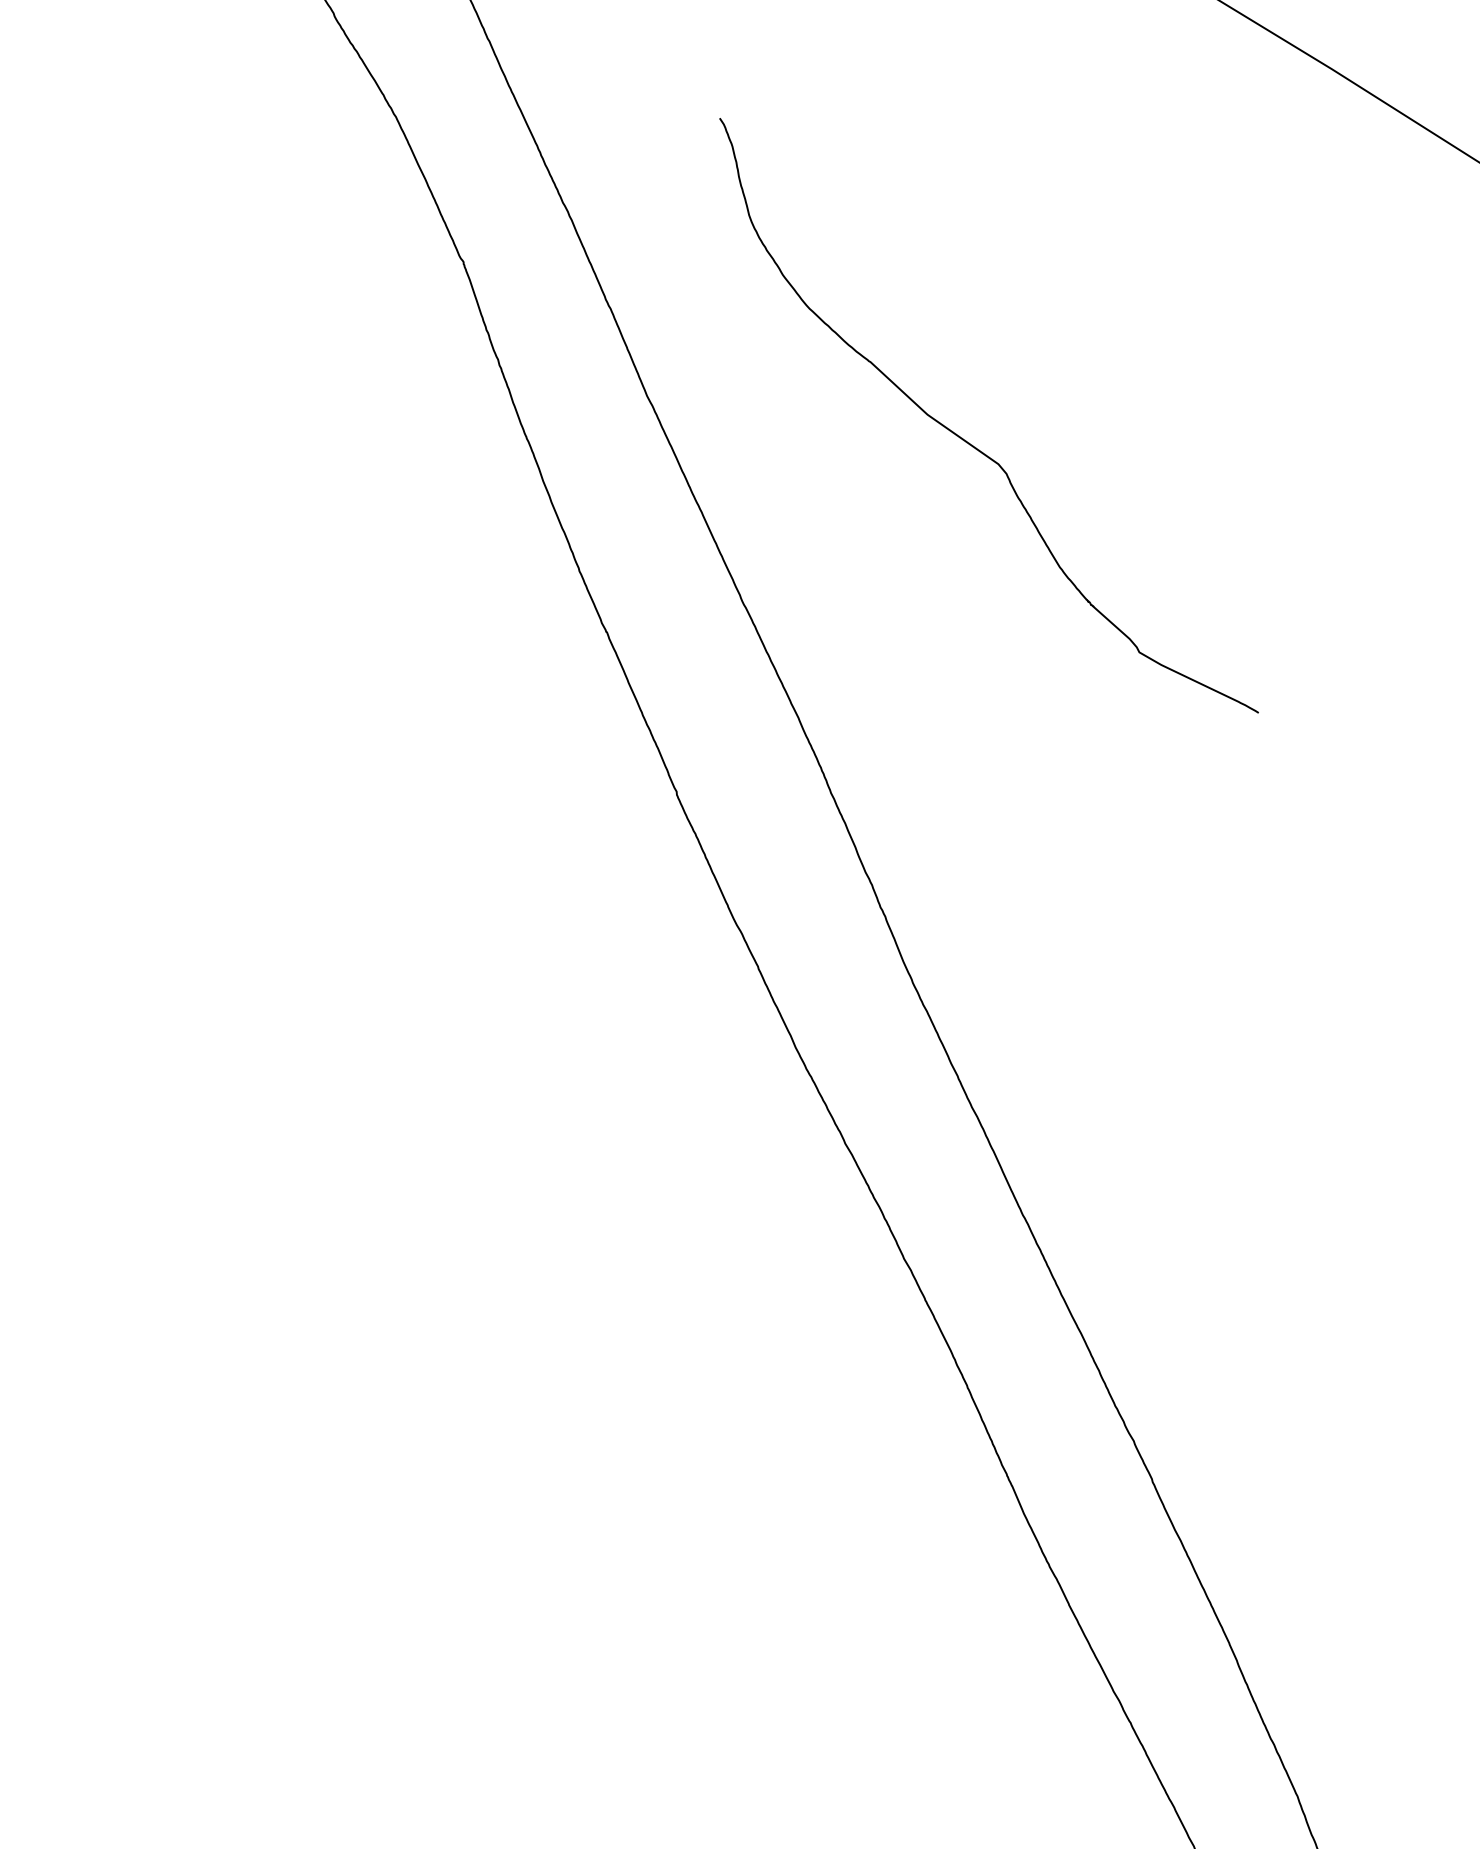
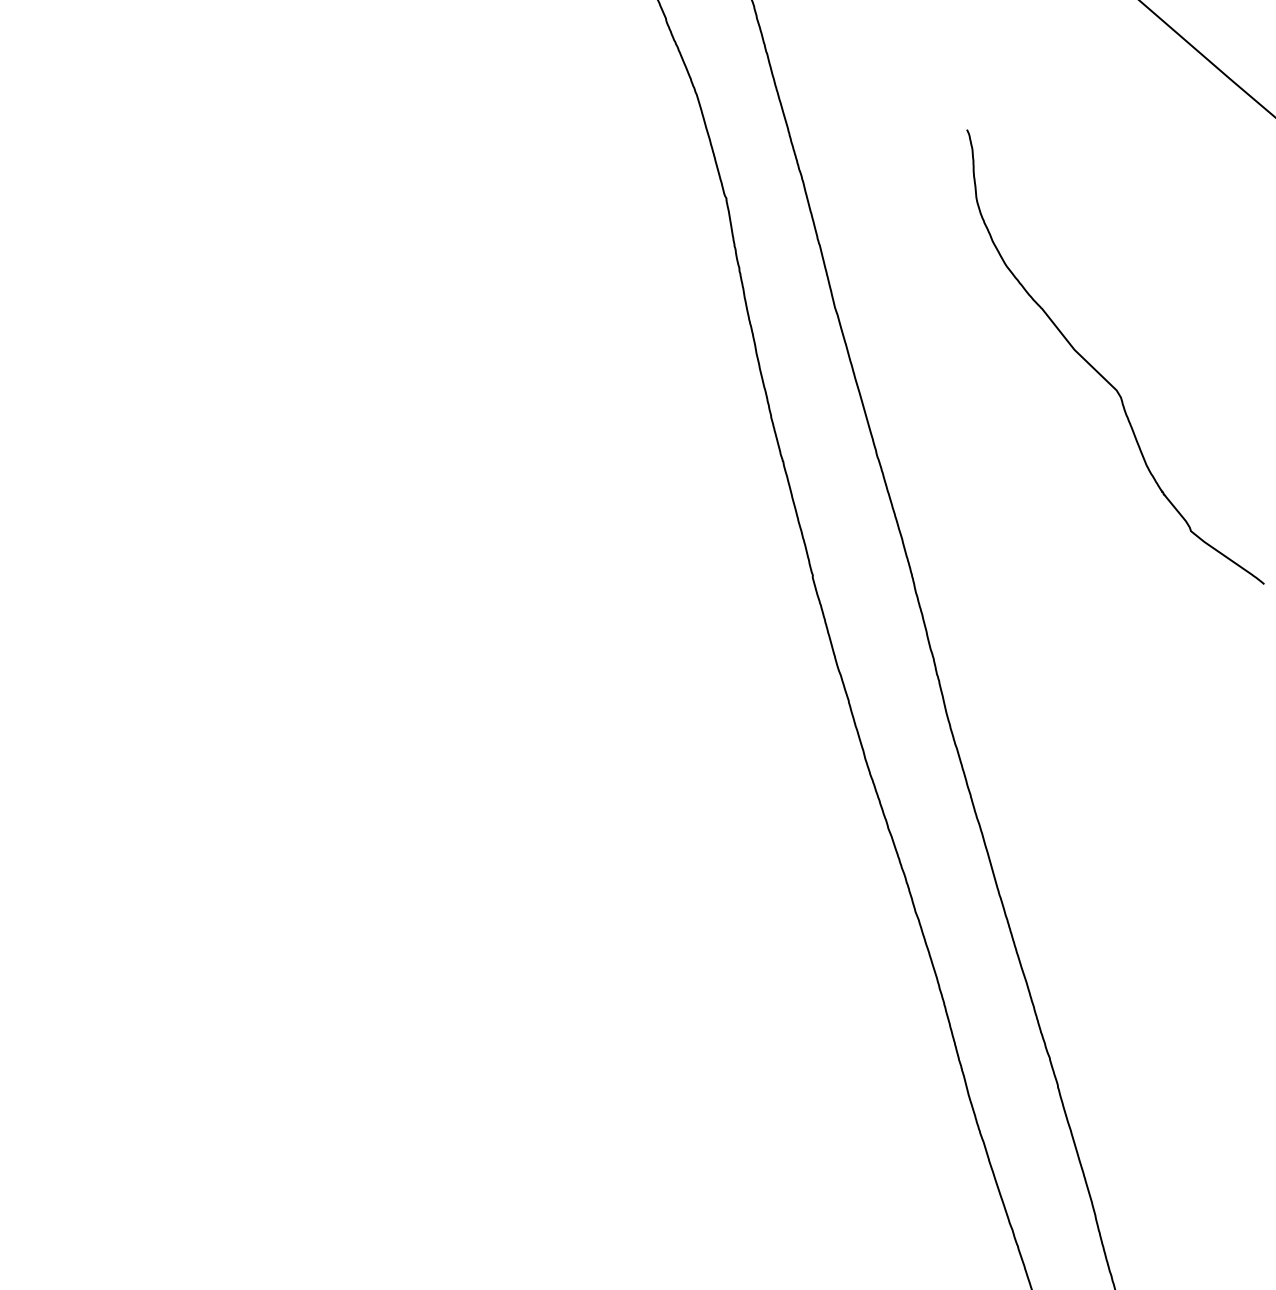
curve: (969, 441) -> (1099, 372), moved

